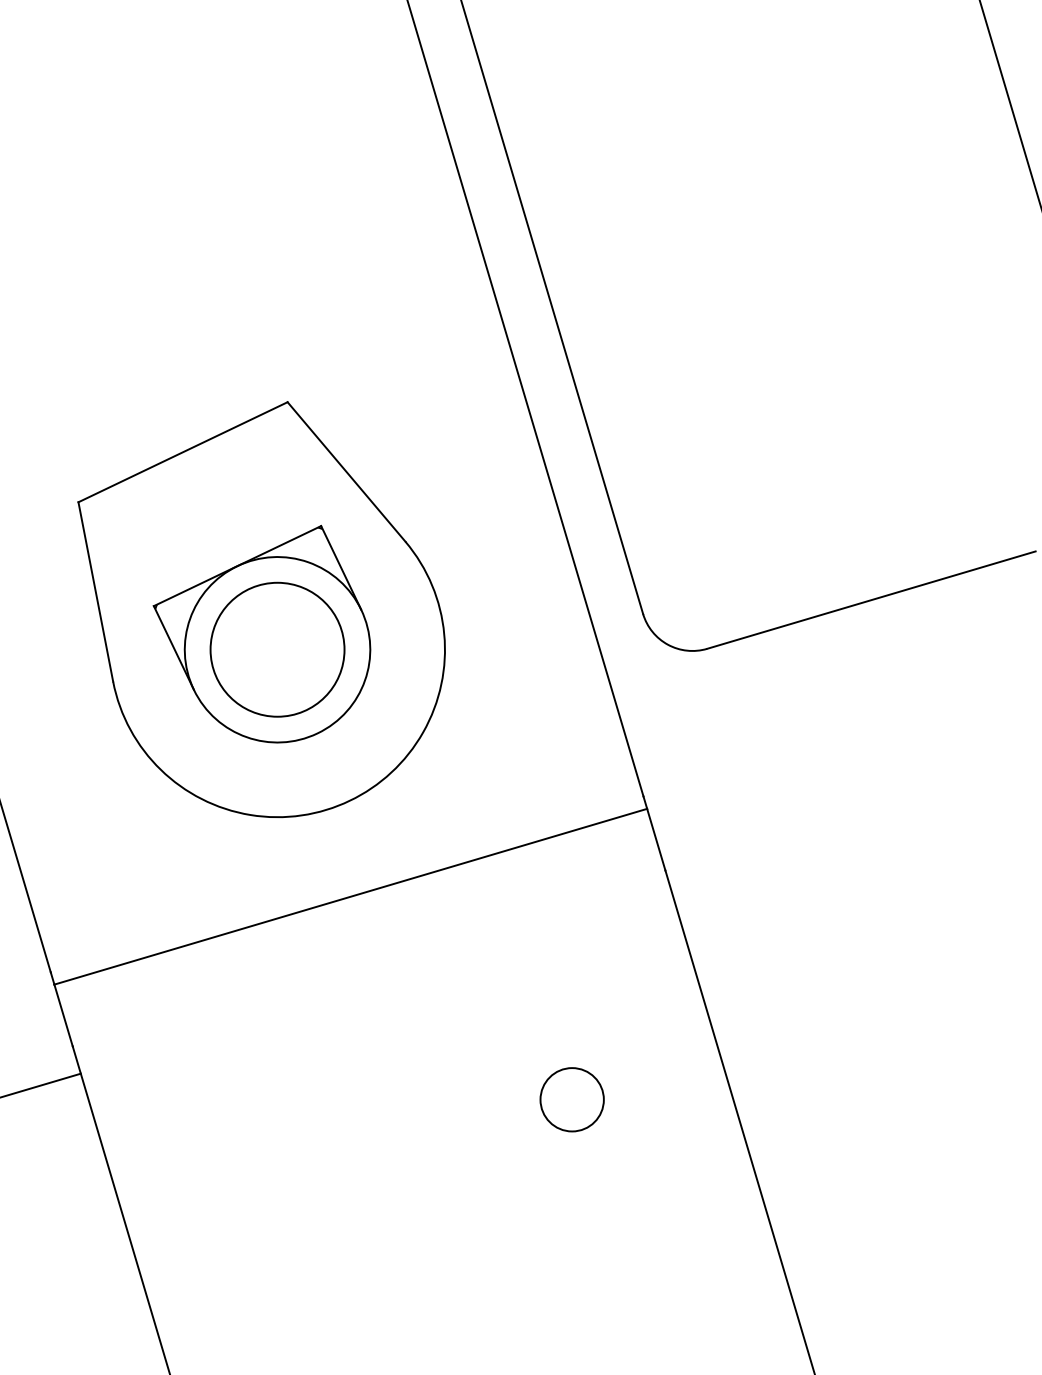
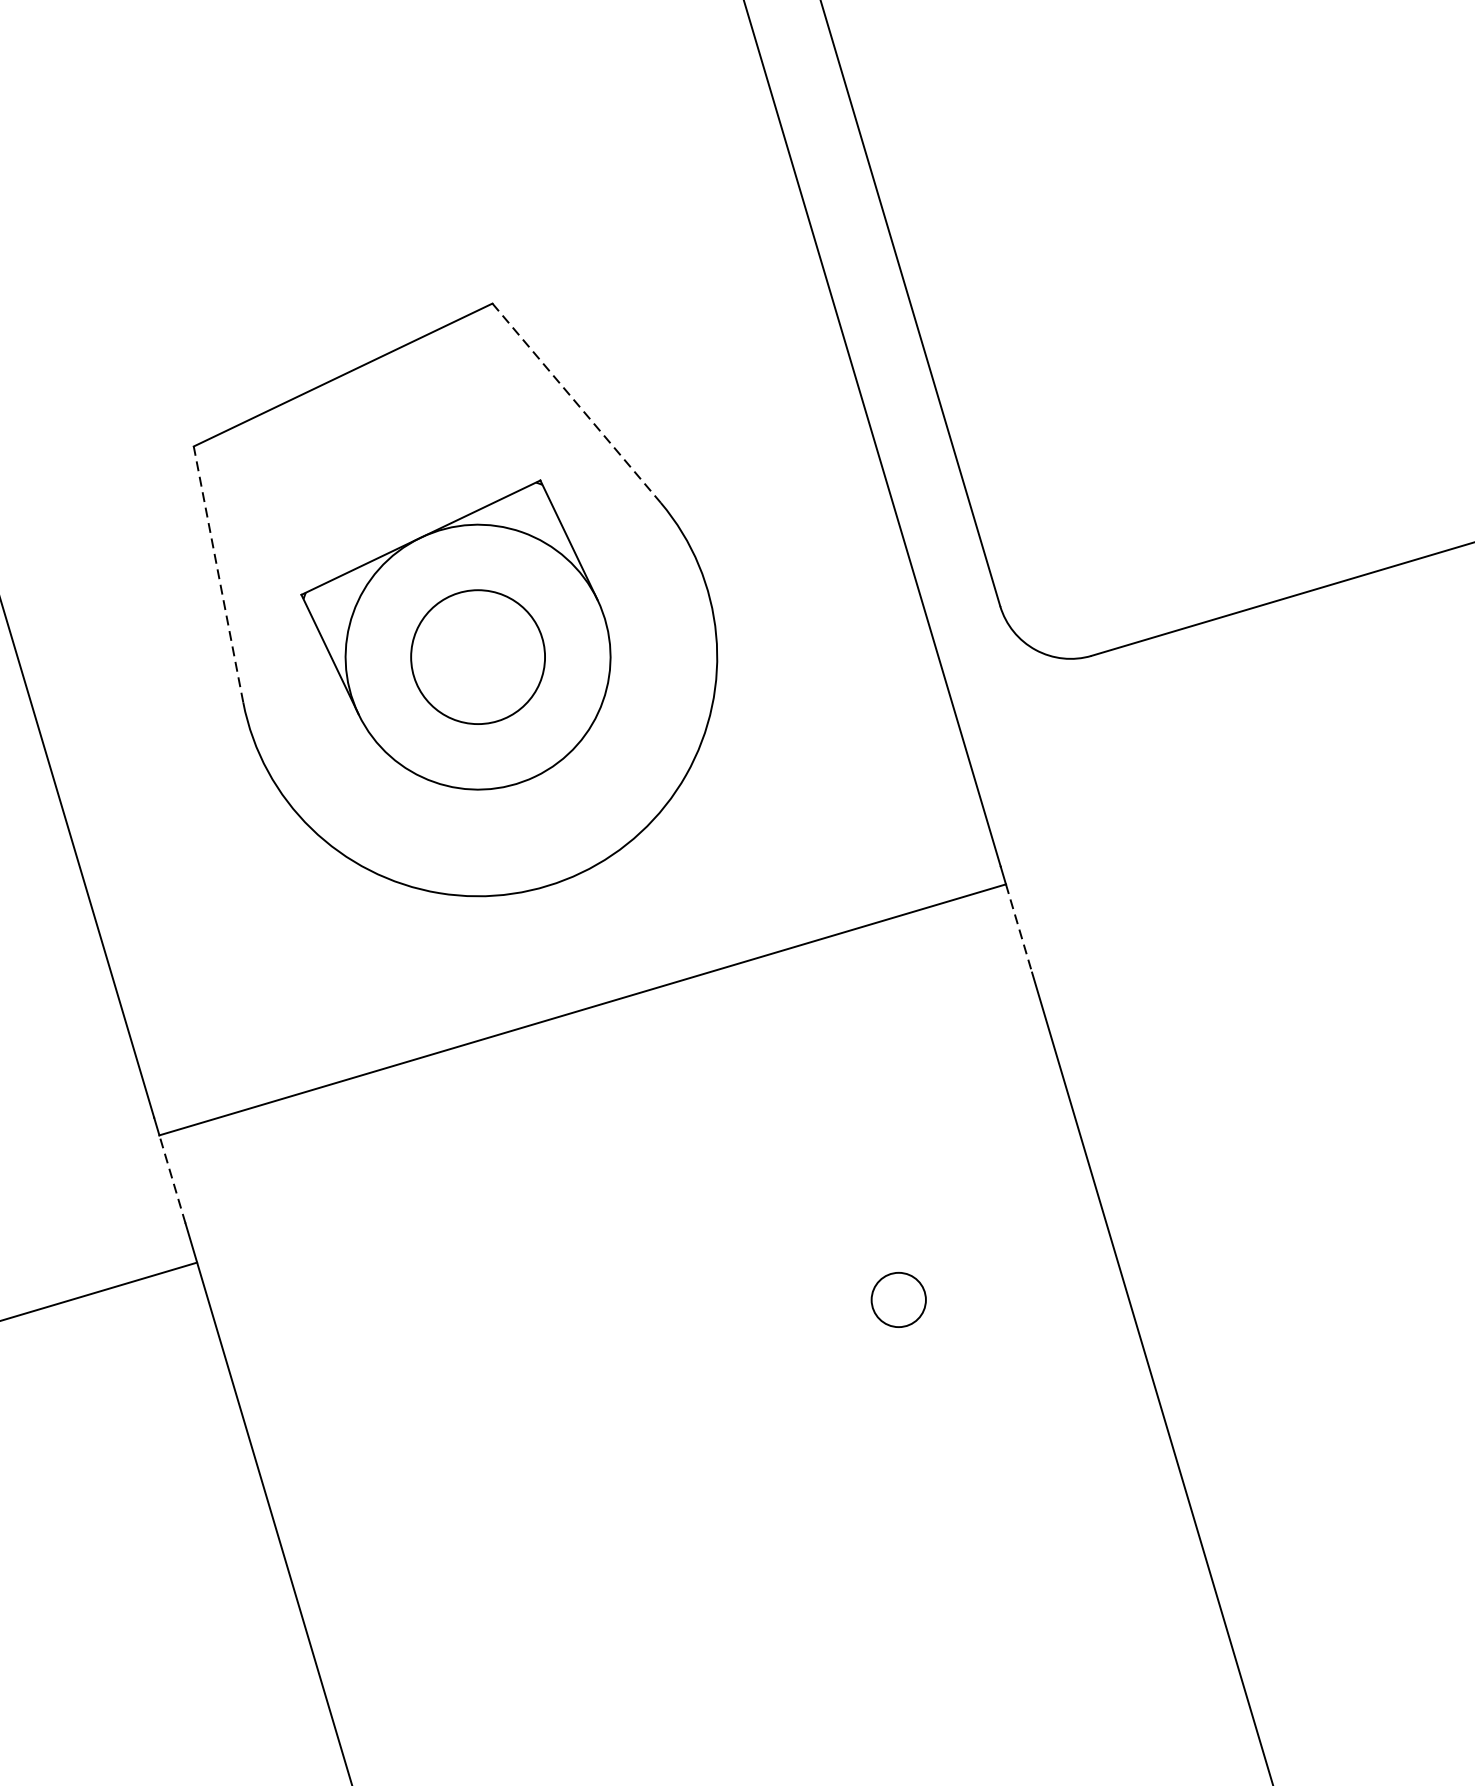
line: (346, 472) -> (576, 403), solid -> dashed
line: (95, 591) -> (218, 573), solid -> dashed
circle: (277, 649) -> (478, 656), size x0.7
line: (656, 840) -> (1019, 929), solid -> dashed
line: (63, 1015) -> (172, 1179), solid -> dashed
circle: (571, 1099) -> (897, 1299), size x0.6

